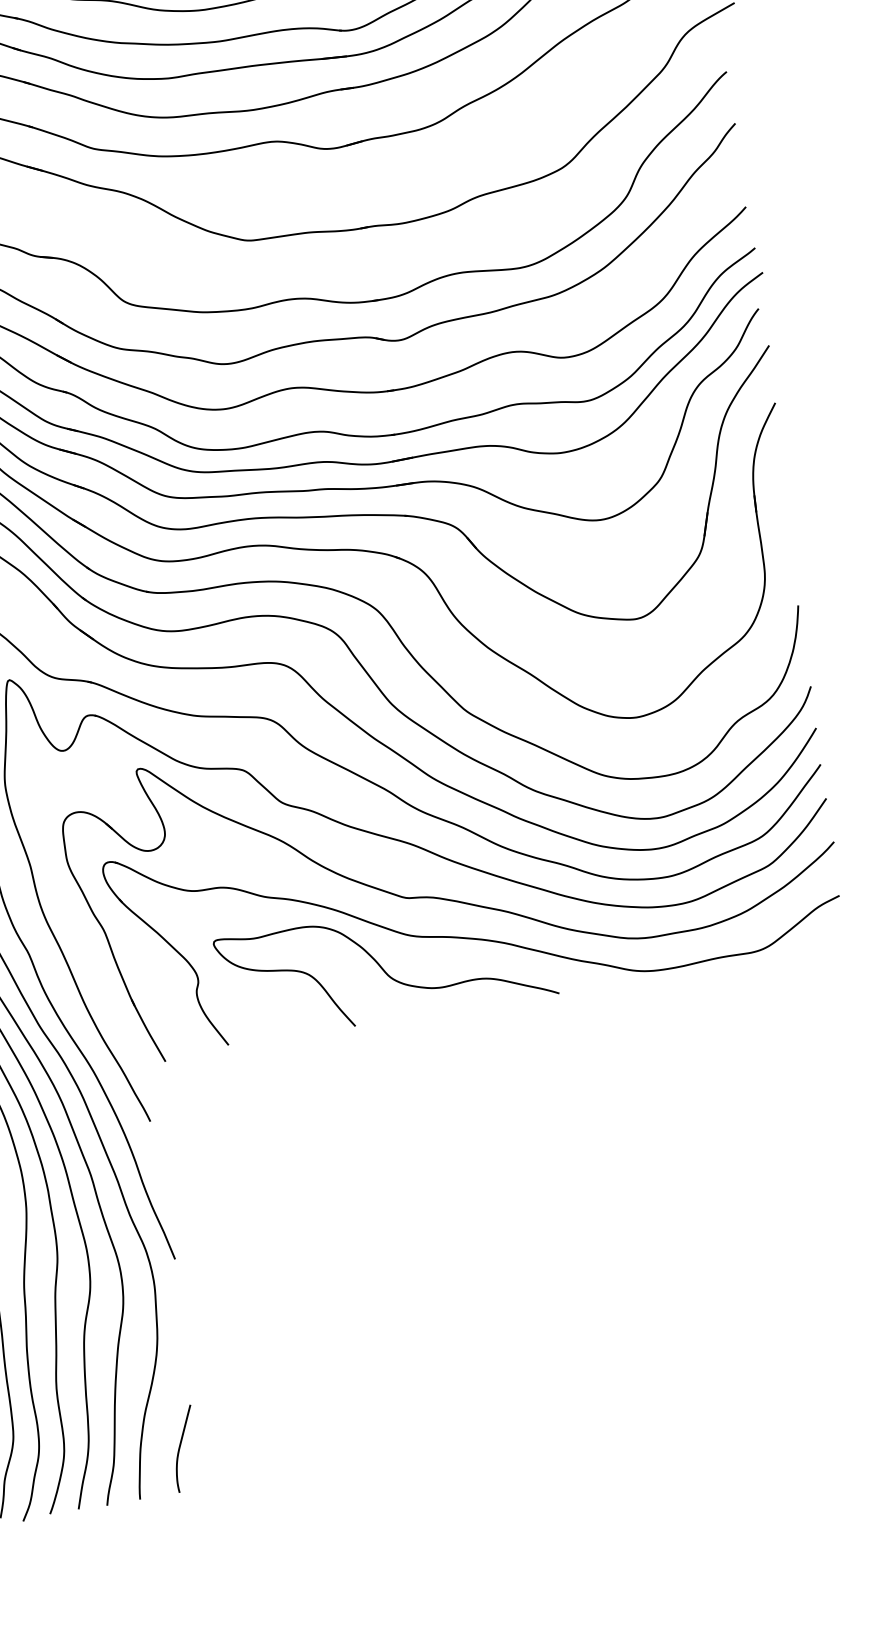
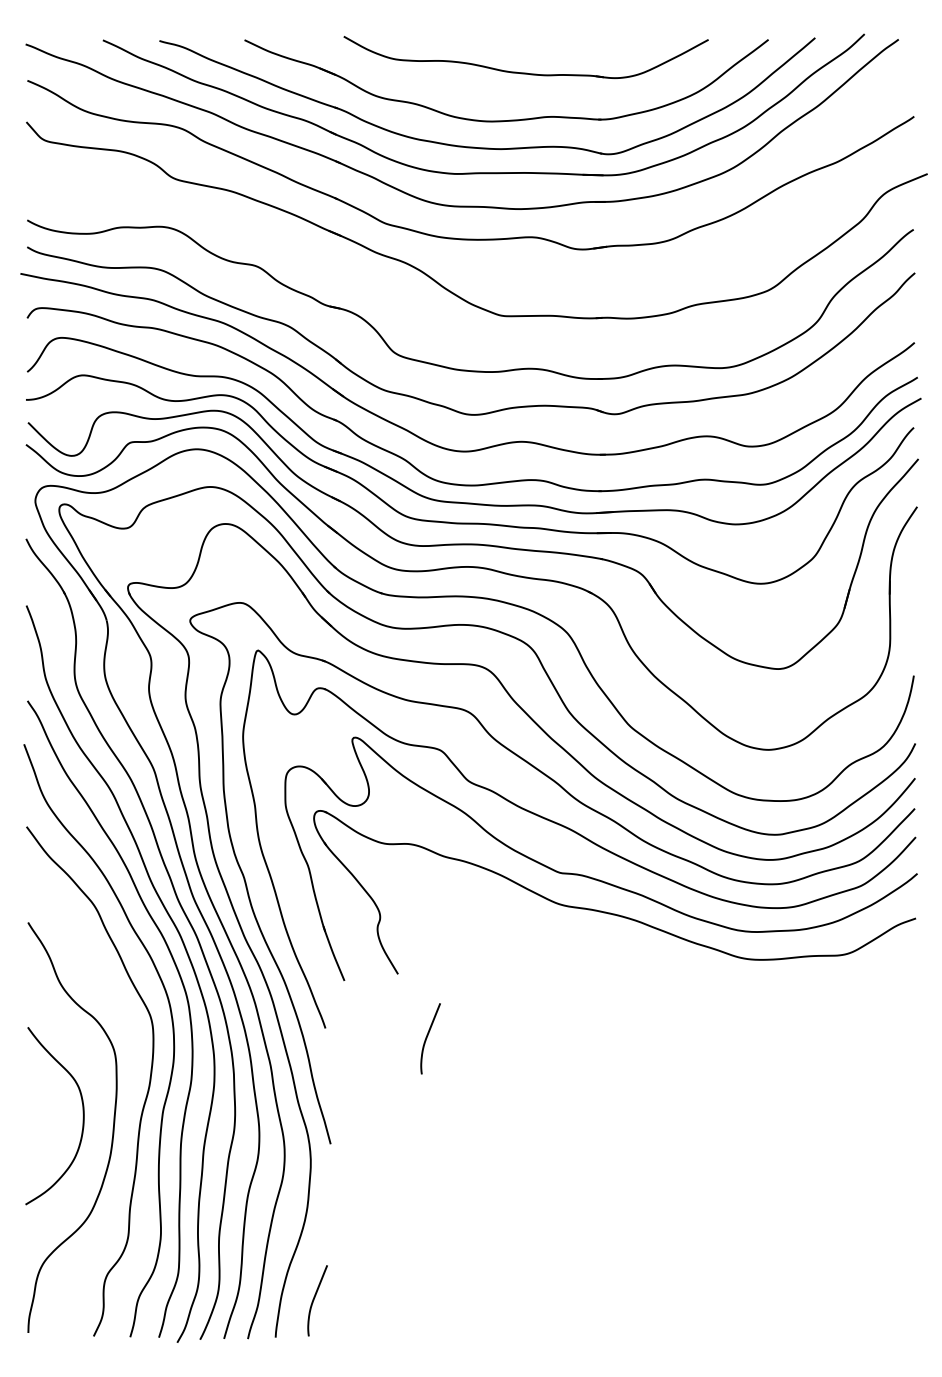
curve: (384, 969) -> (534, 929), removed
curve: (274, 1117) -> (427, 1038), added

